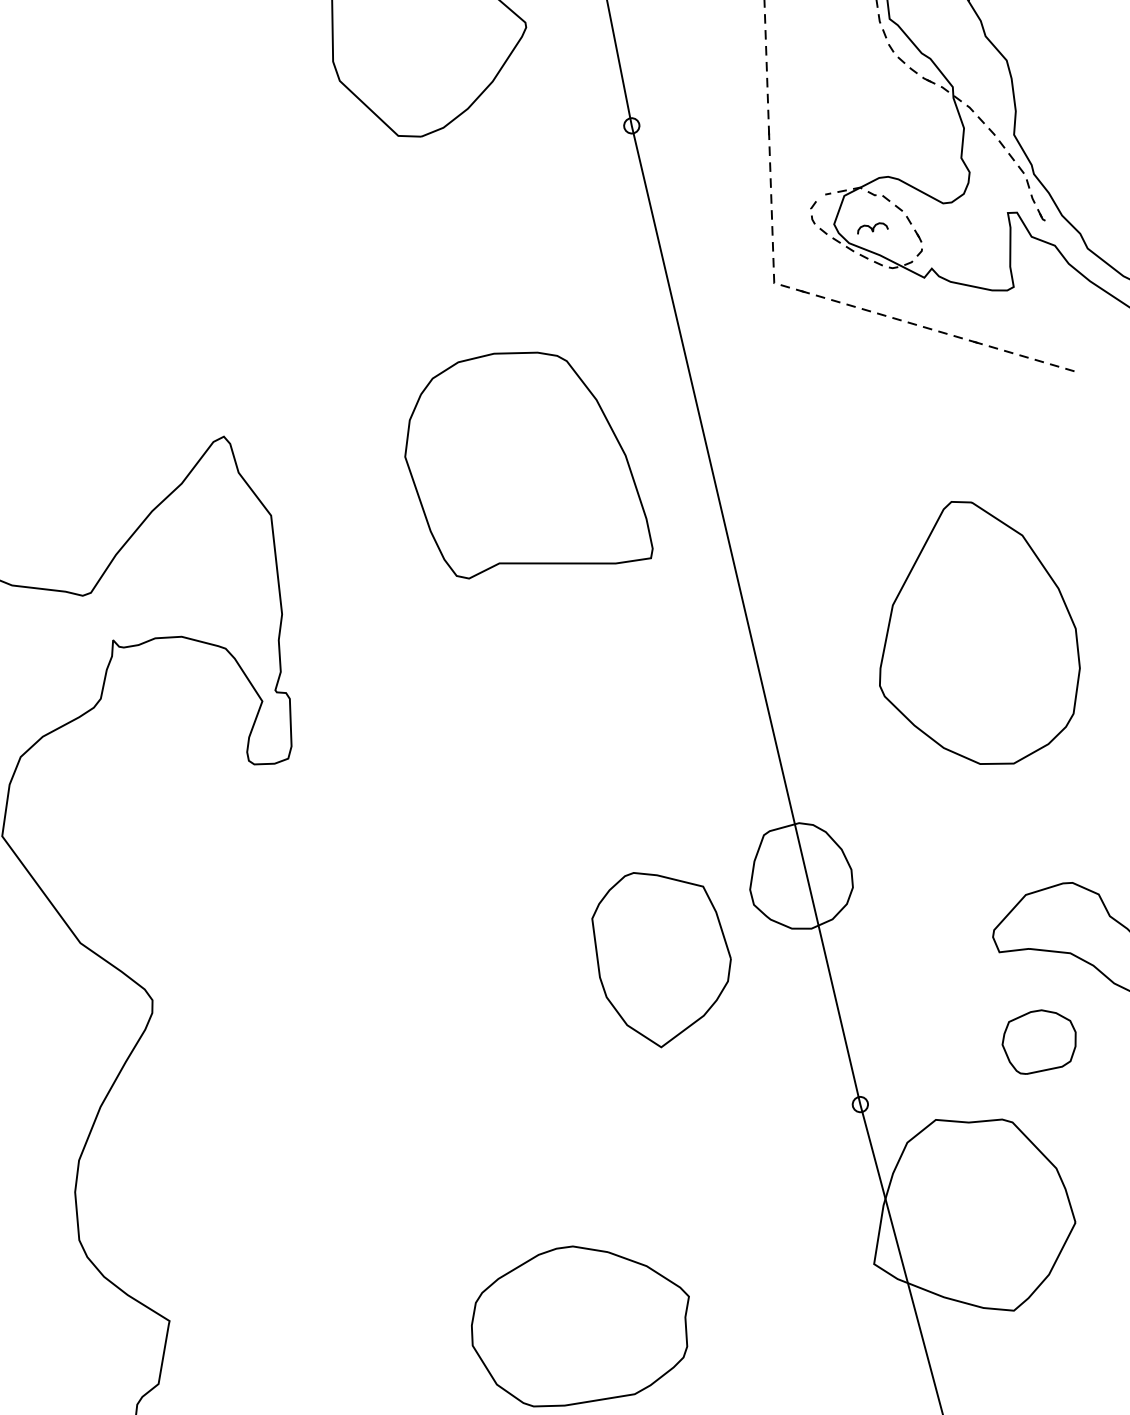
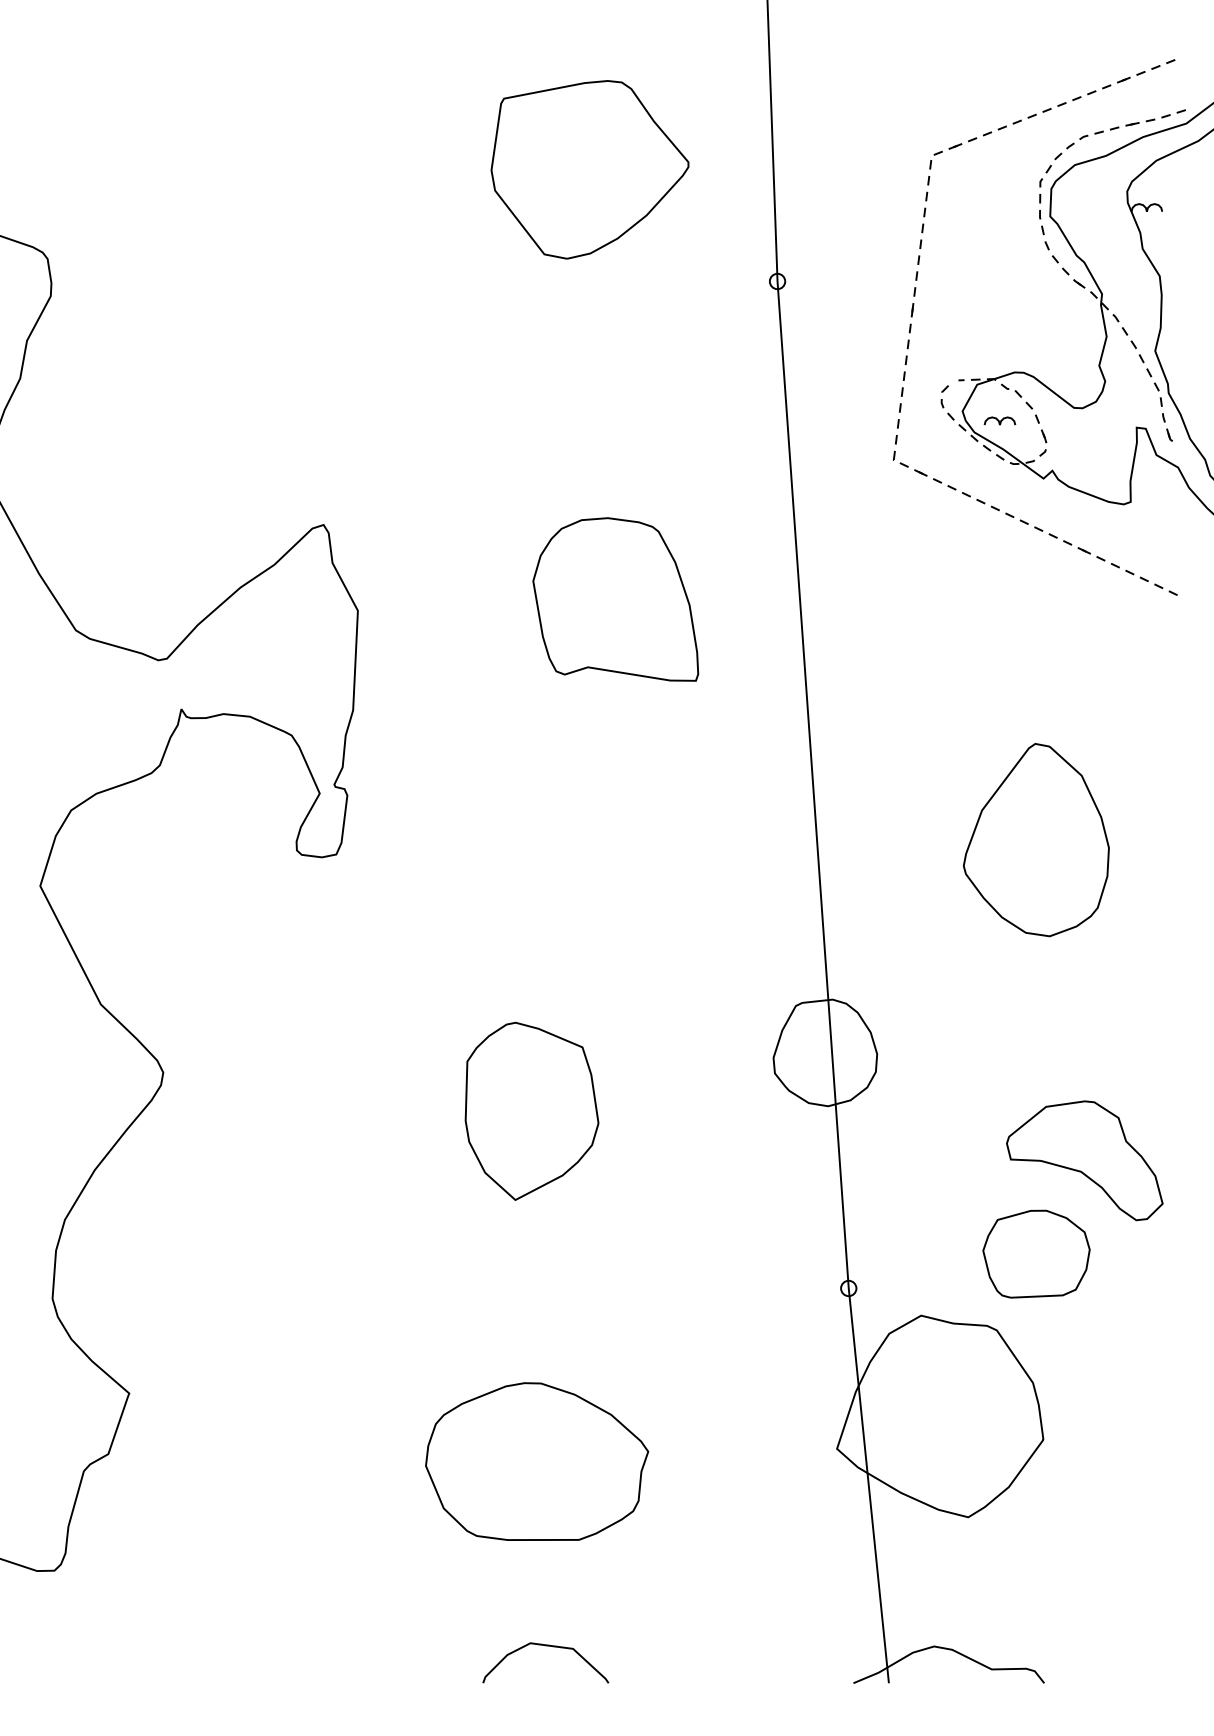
part: (522, 463) -> (615, 599), size x0.71
part: (974, 634) -> (1036, 840), size x0.71
part: (663, 956) -> (531, 1110), moved
part: (1039, 1040) -> (1036, 1253), size x1.43

